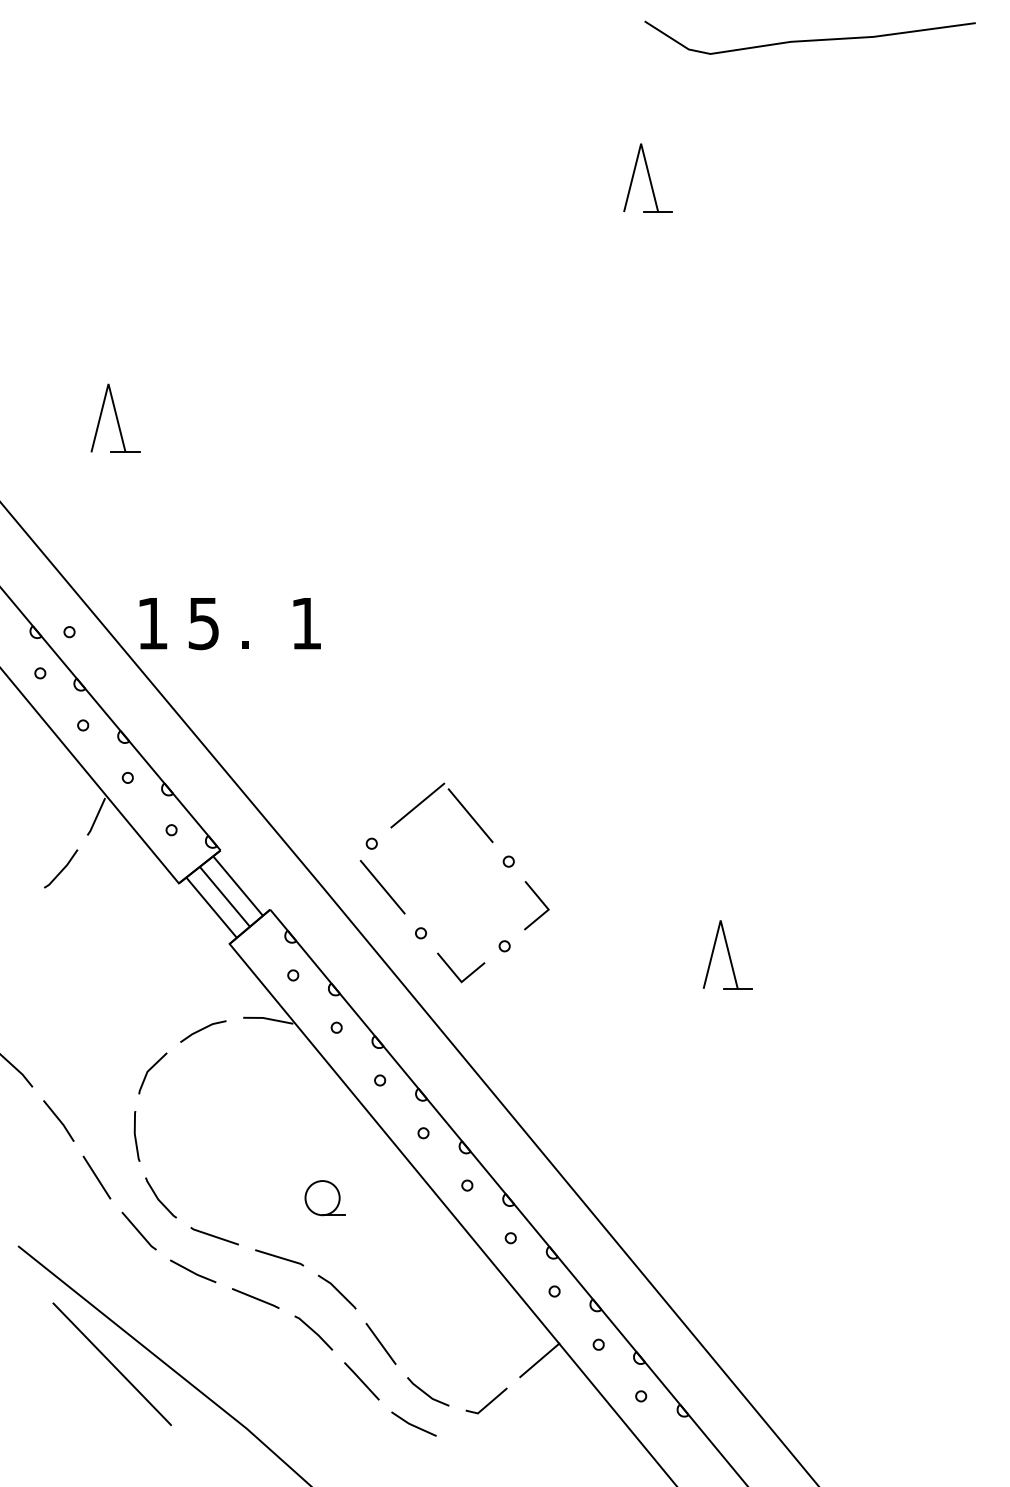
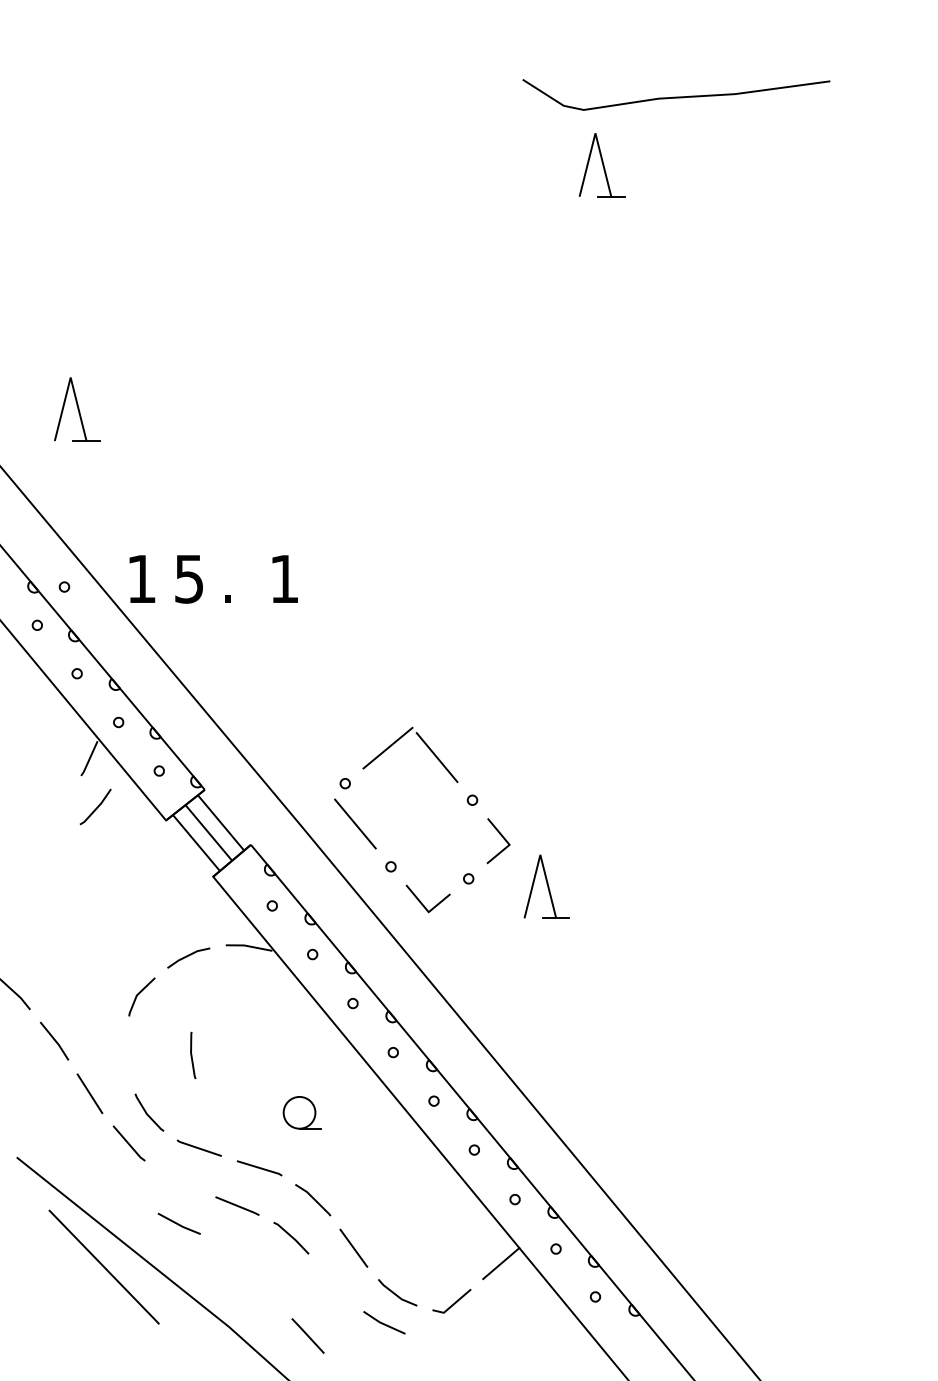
curve: (810, 39) -> (676, 96), moved
part: (115, 418) -> (77, 409), moved
line: (62, 869) -> (96, 807), moved
part: (727, 954) -> (546, 886), moved
line: (136, 1136) -> (192, 1055), moved
line: (192, 1270) -> (178, 1223), moved
line: (361, 1380) -> (307, 1335), moved

